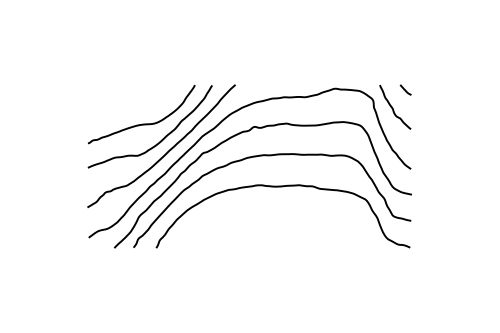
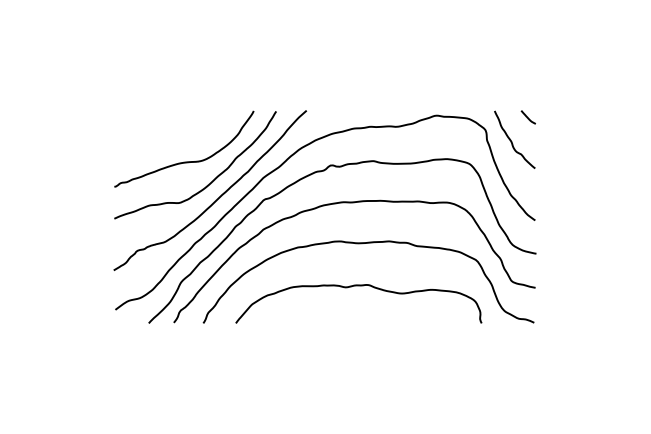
curve: (271, 220) -> (353, 287), added

